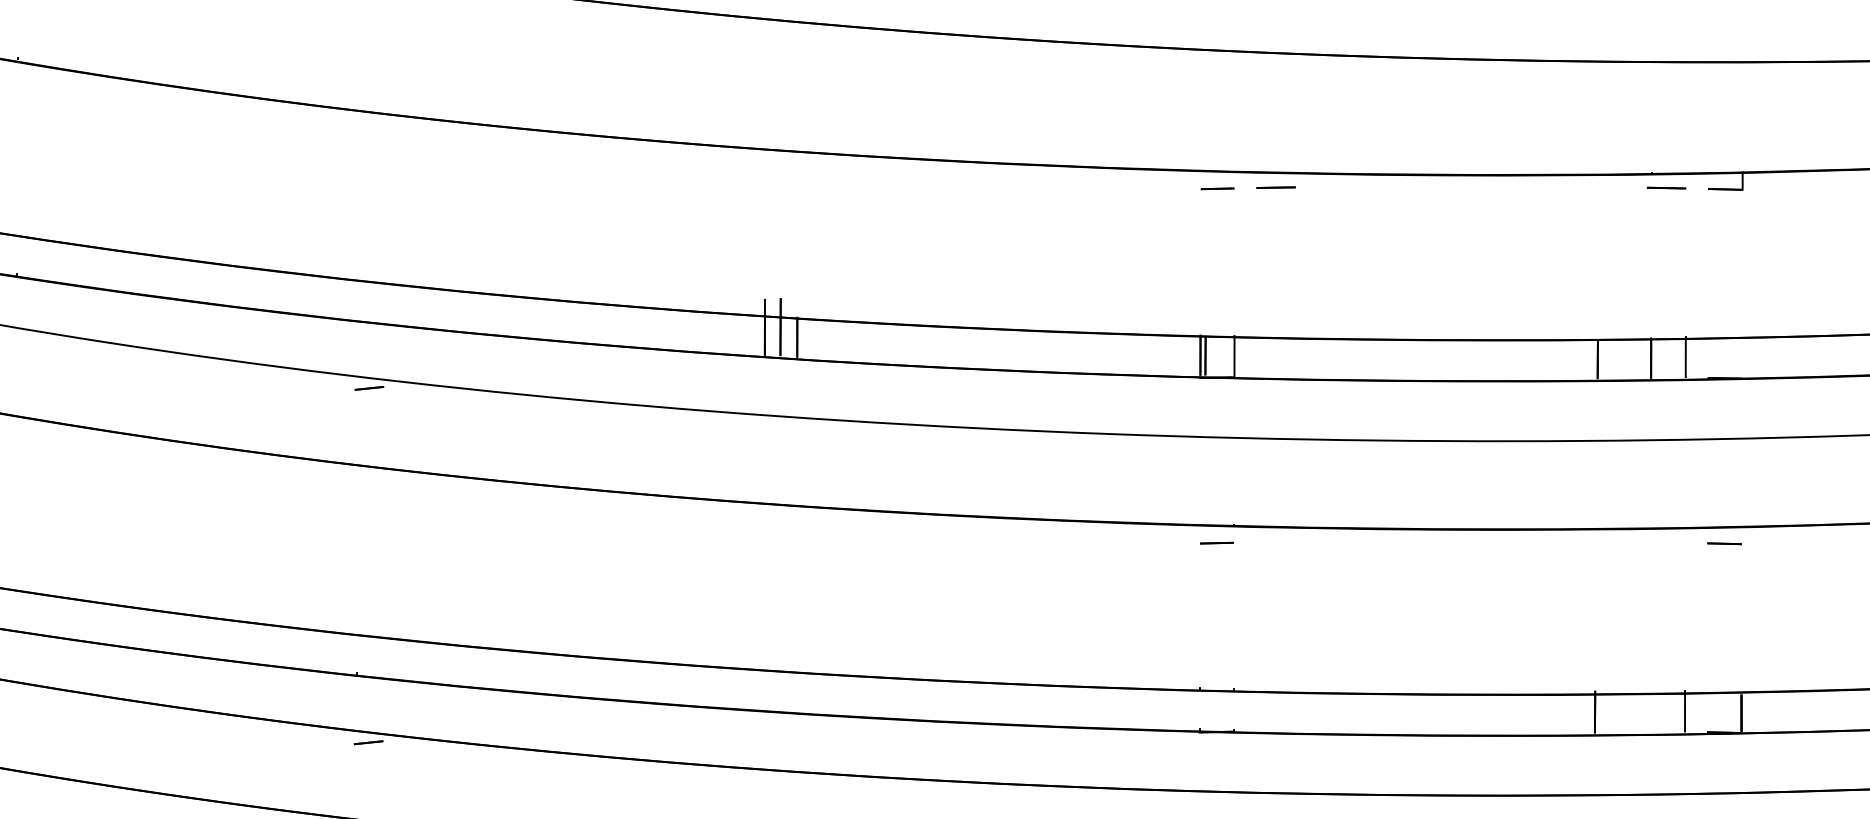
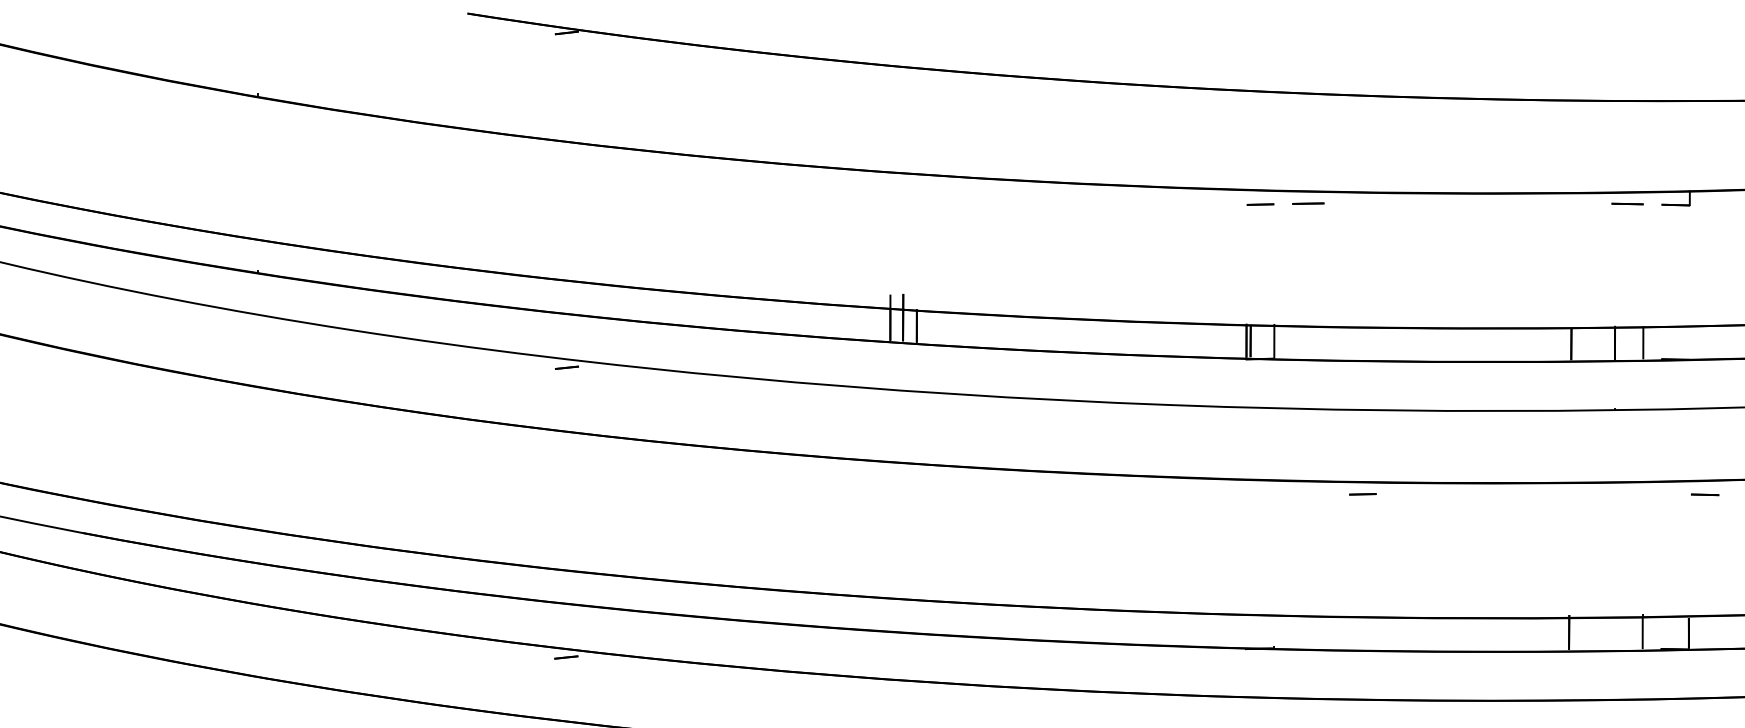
line: (1216, 543) -> (1362, 494), moved
line: (1725, 543) -> (1705, 494), moved

